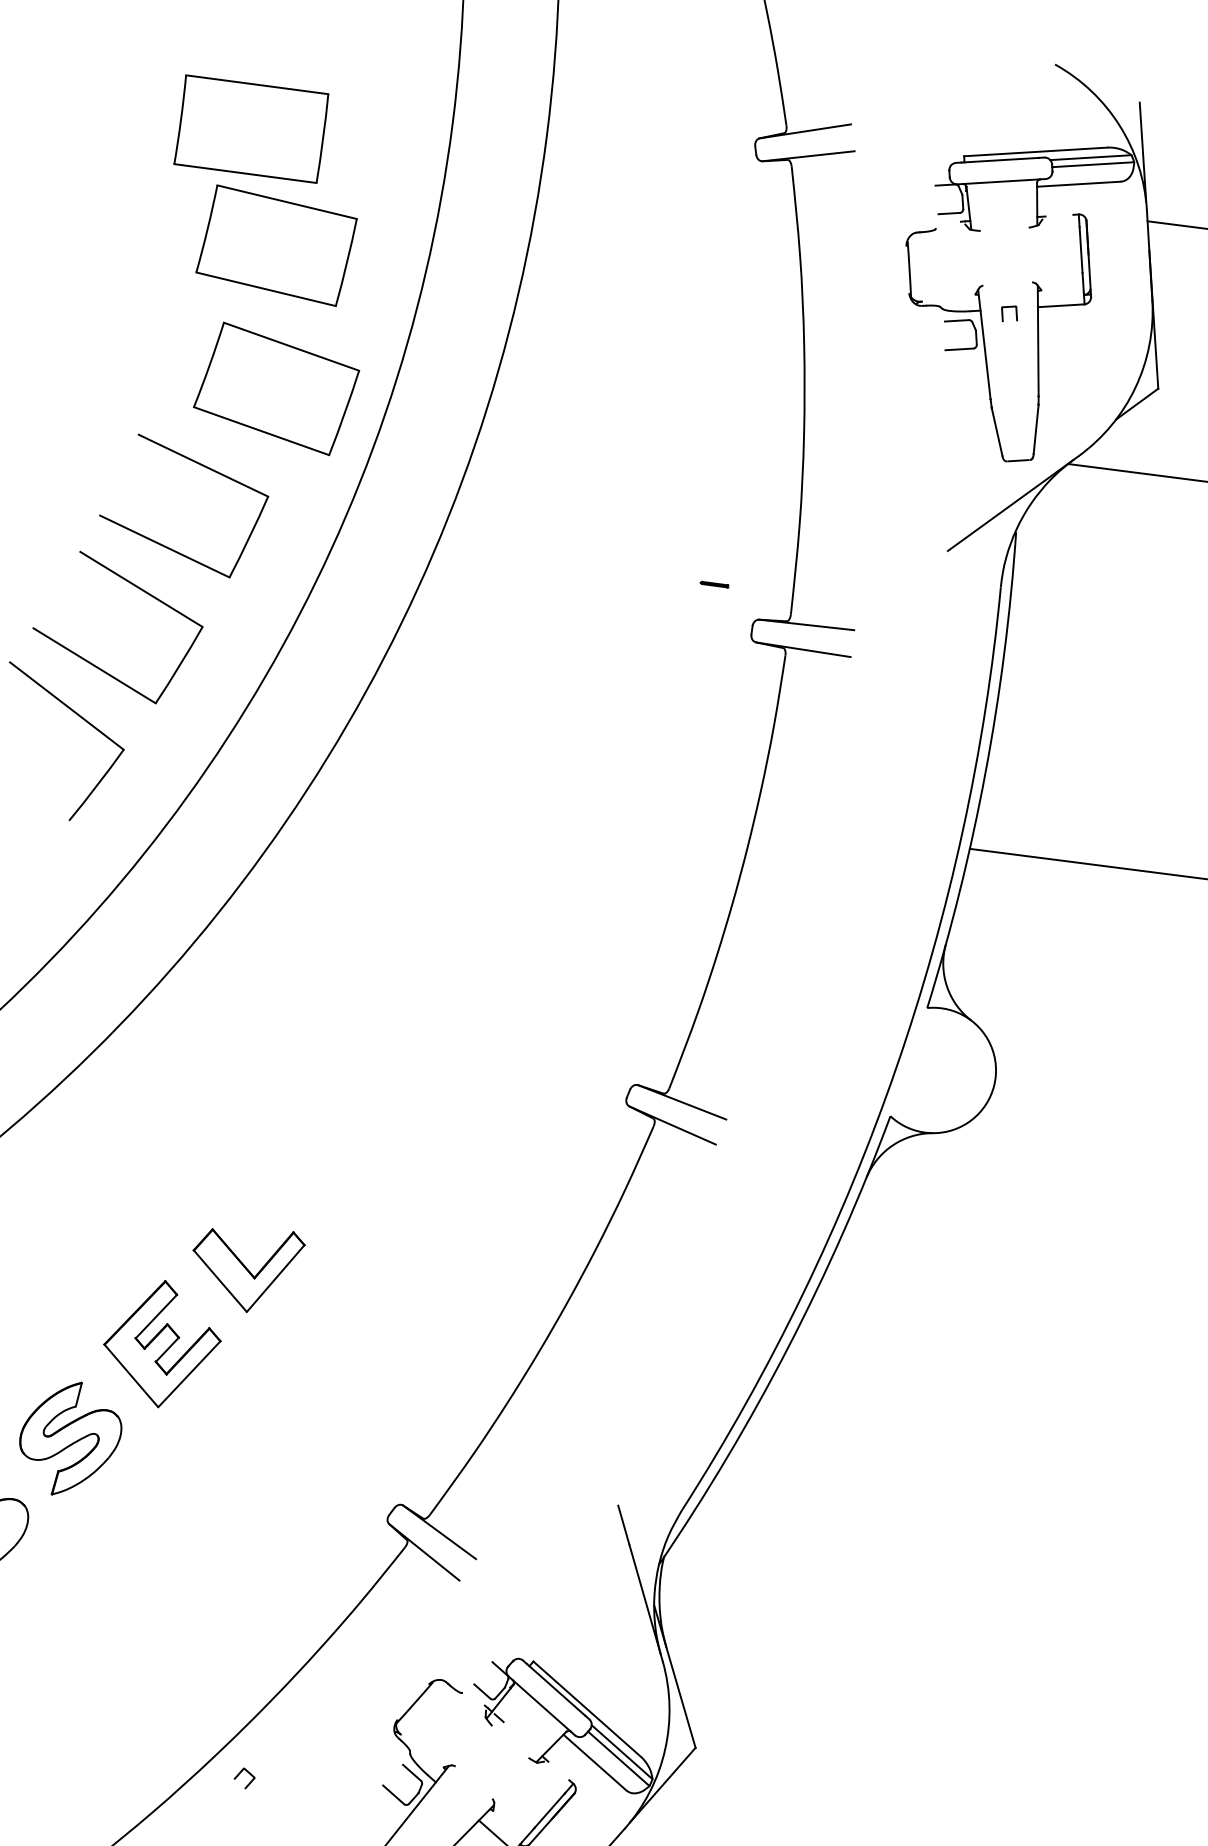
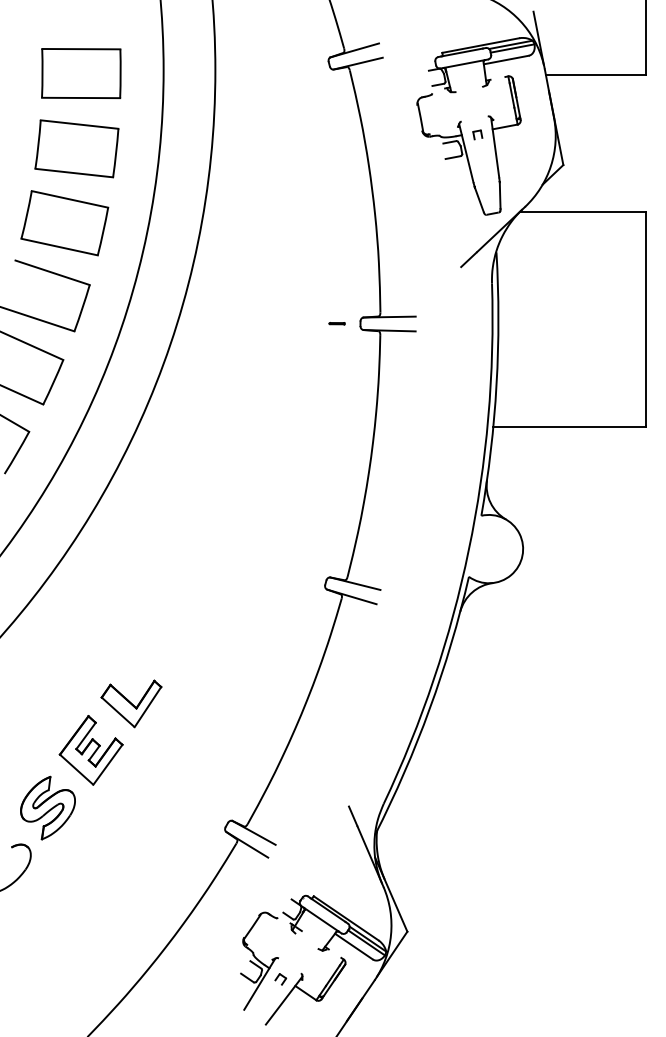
part: (251, 129) -> (81, 73), moved
part: (275, 389) -> (64, 223), moved
line: (713, 584) -> (336, 323), moved
part: (244, 1778) -> (280, 979), moved

